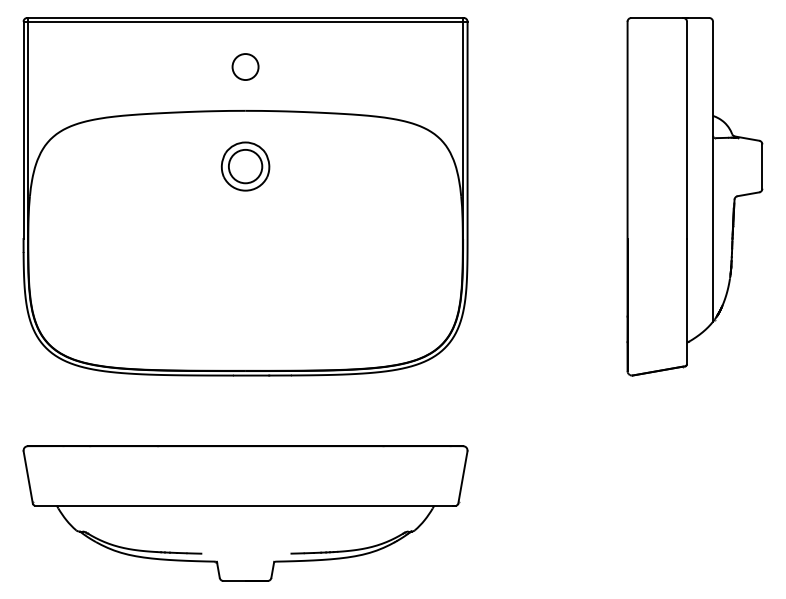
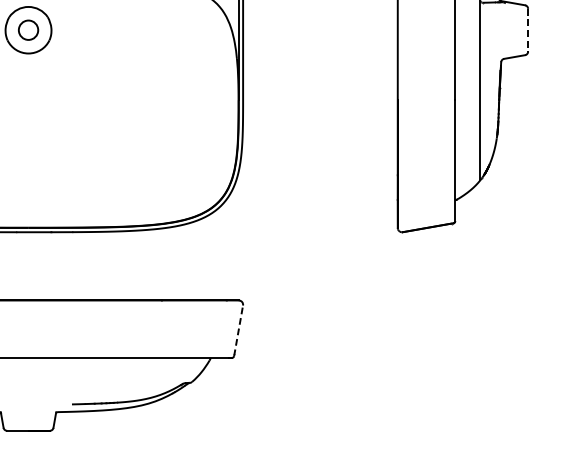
circle: (245, 166) -> (28, 30), size x0.6
line: (762, 167) -> (528, 31), solid -> dashed
line: (462, 477) -> (238, 330), solid -> dashed

